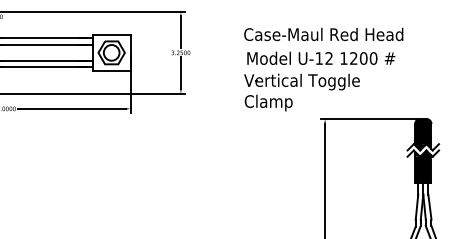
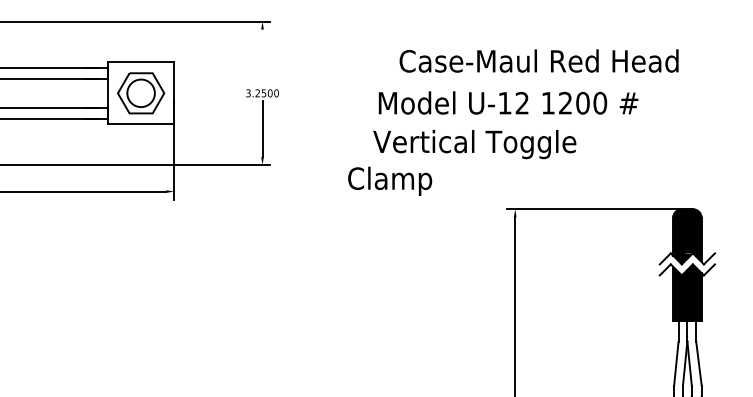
line: (180, 32) -> (261, 57), removed
text: (323, 34) -> (538, 61), moved
text: (268, 102) -> (389, 180), moved

